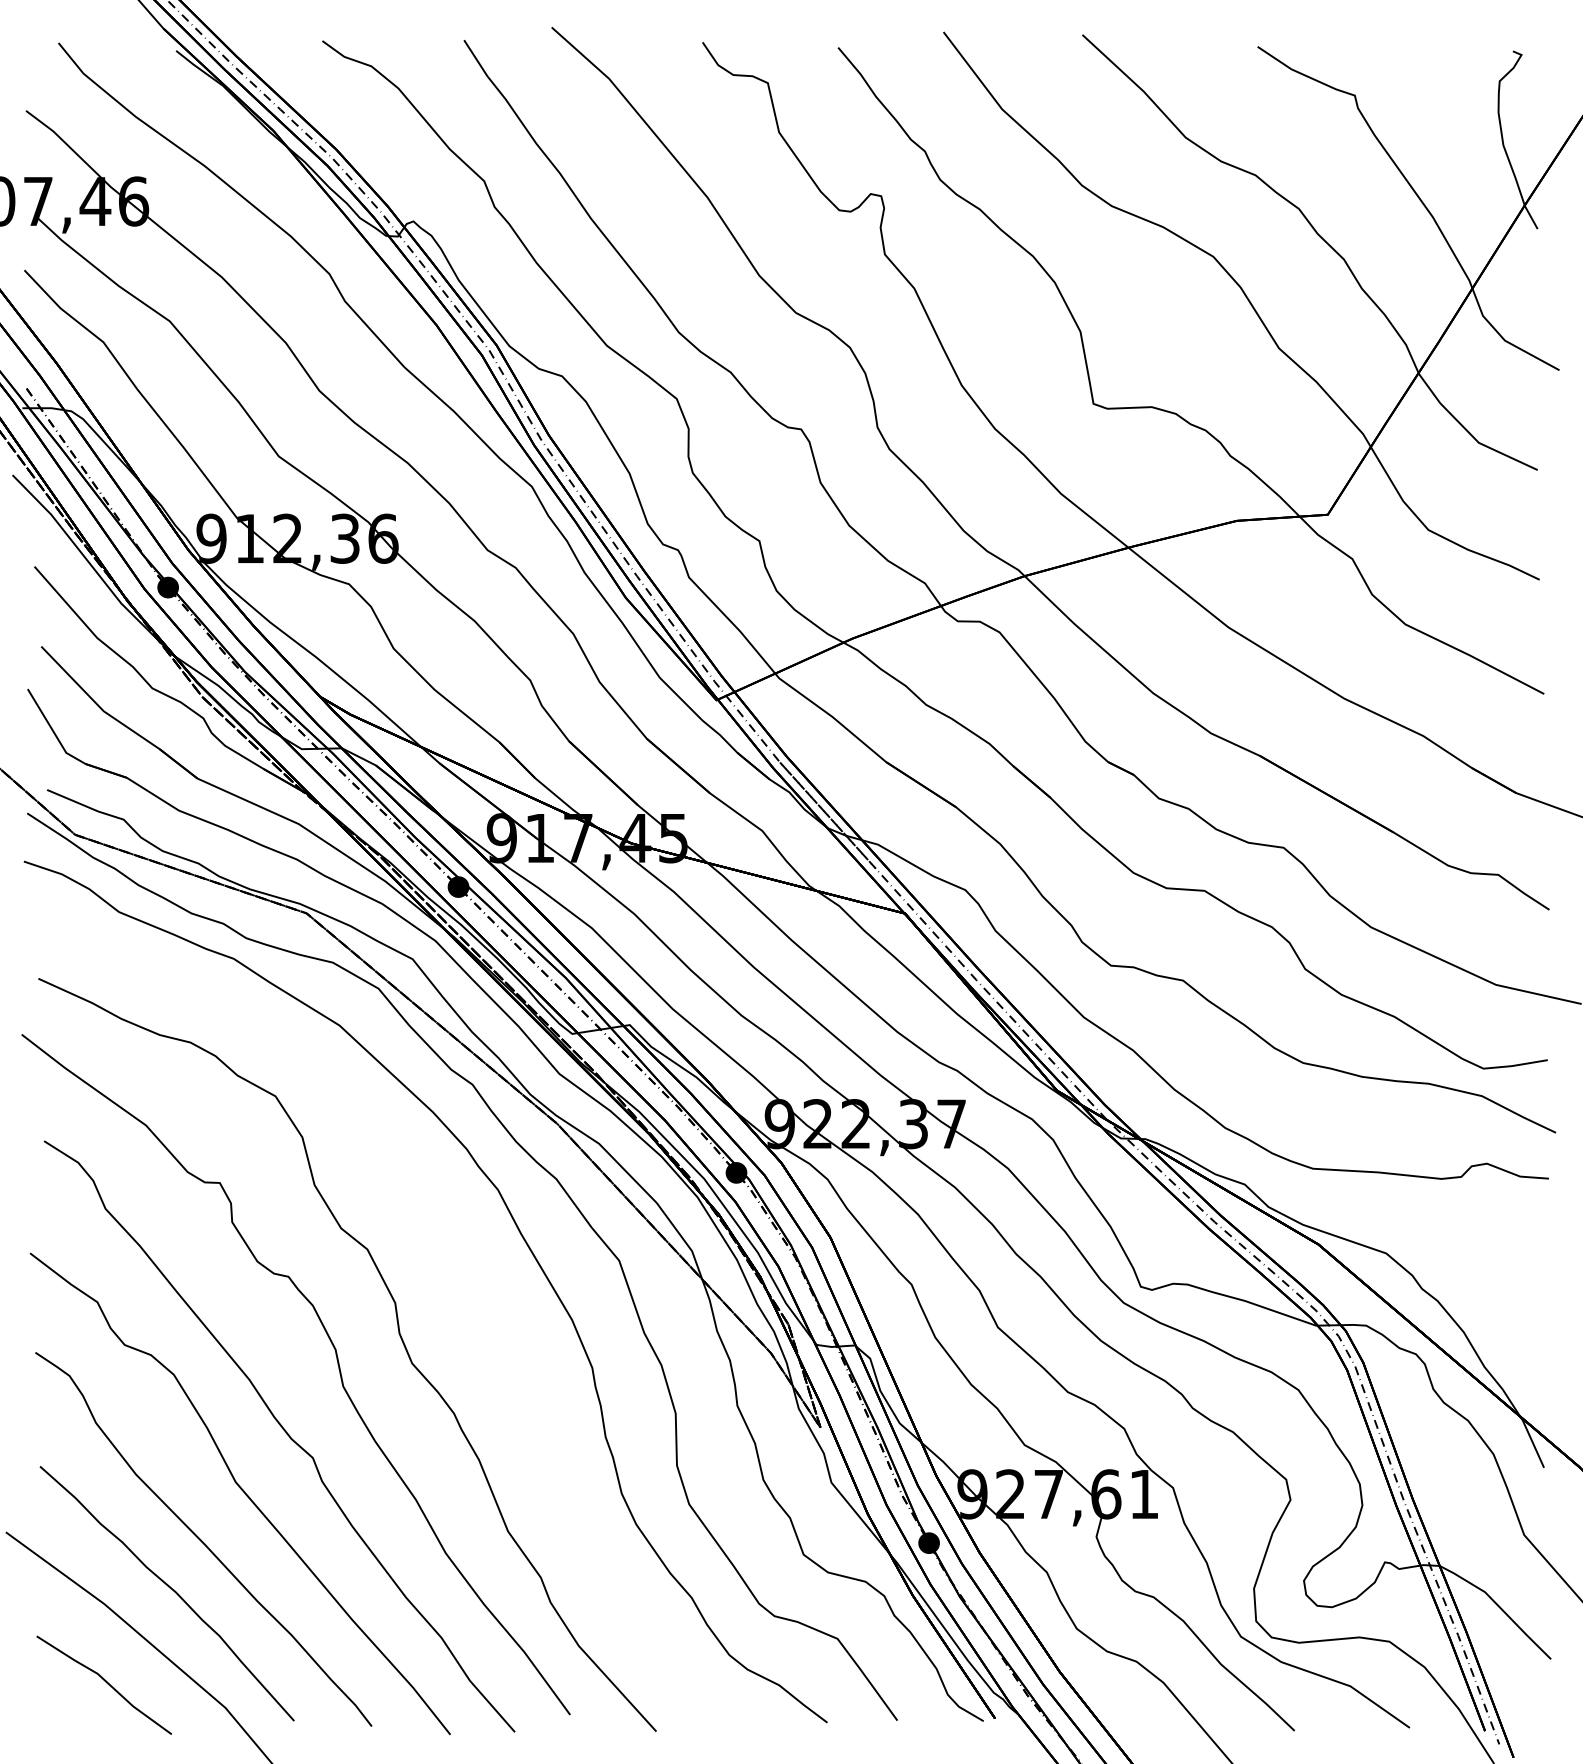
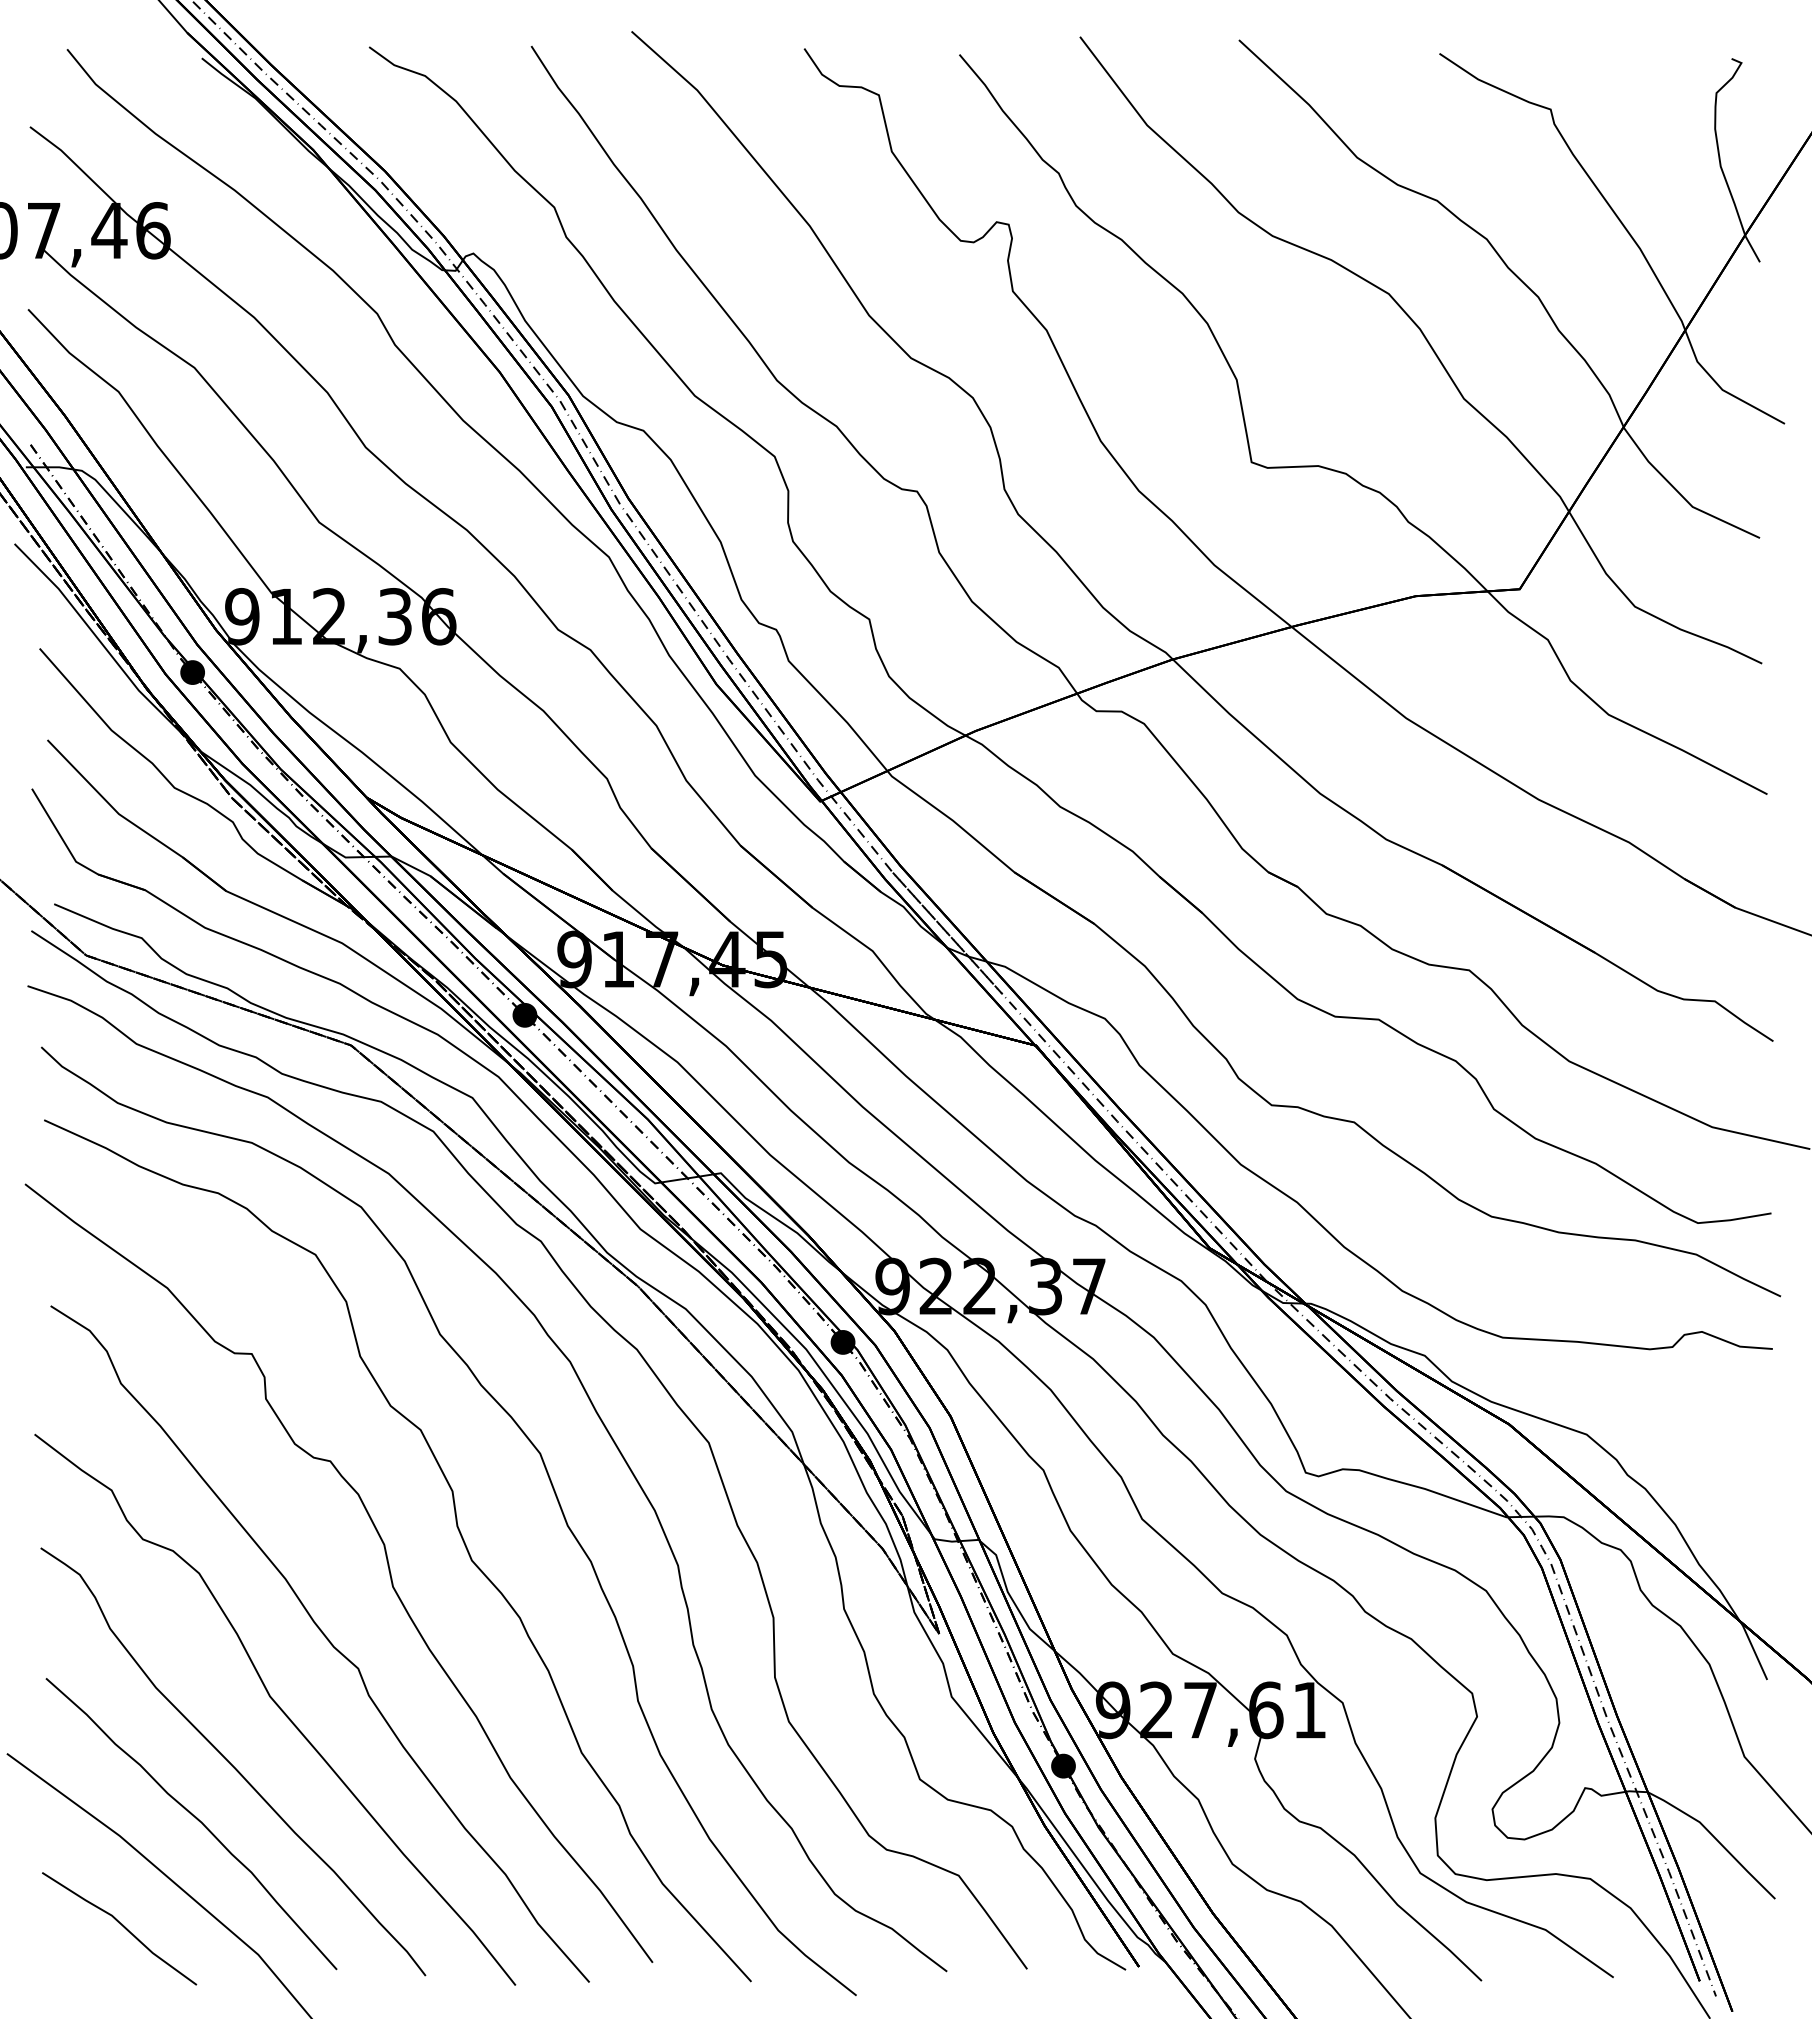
curve: (479, 1294) -> (549, 1481), added

